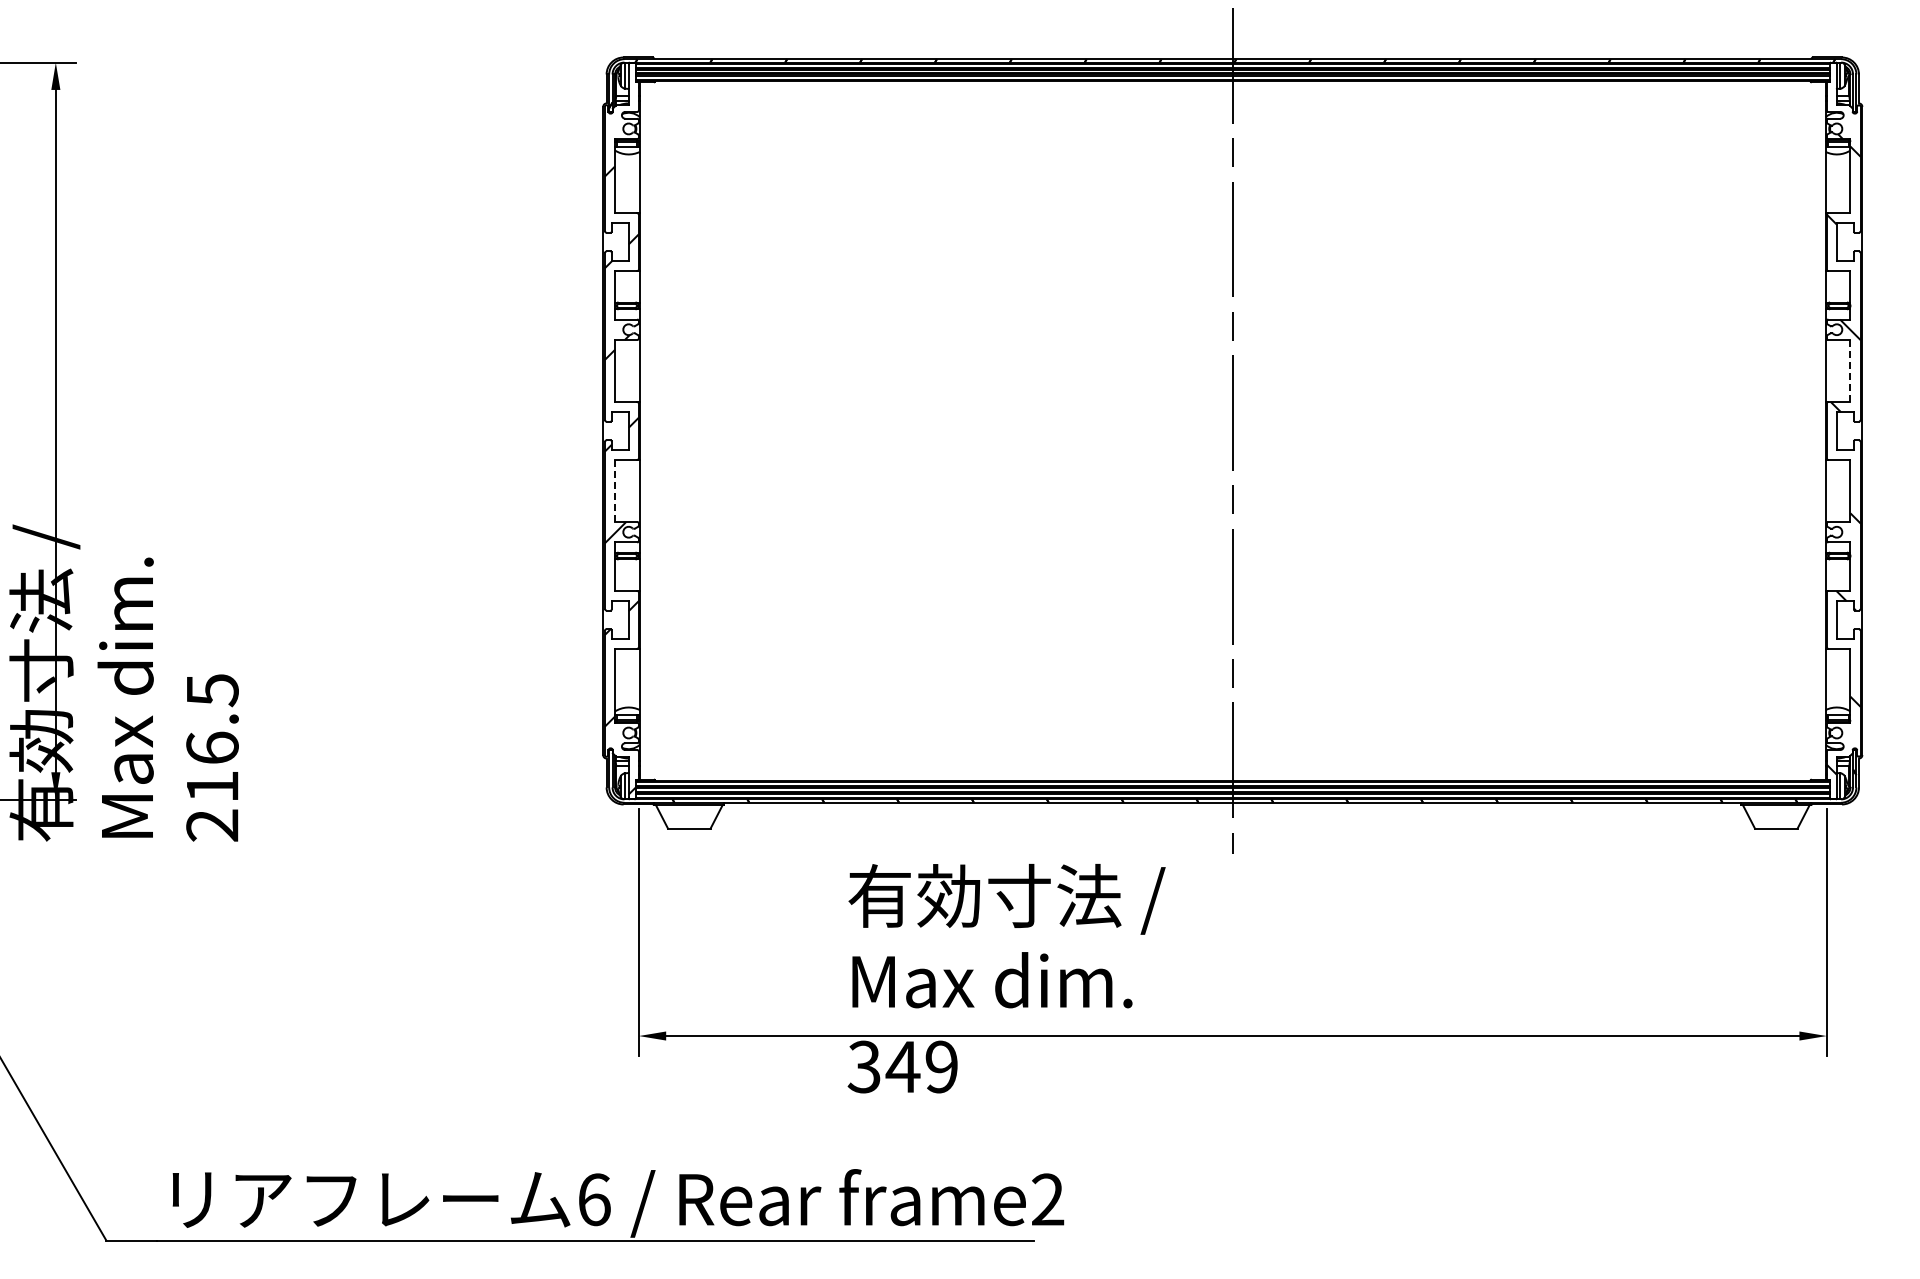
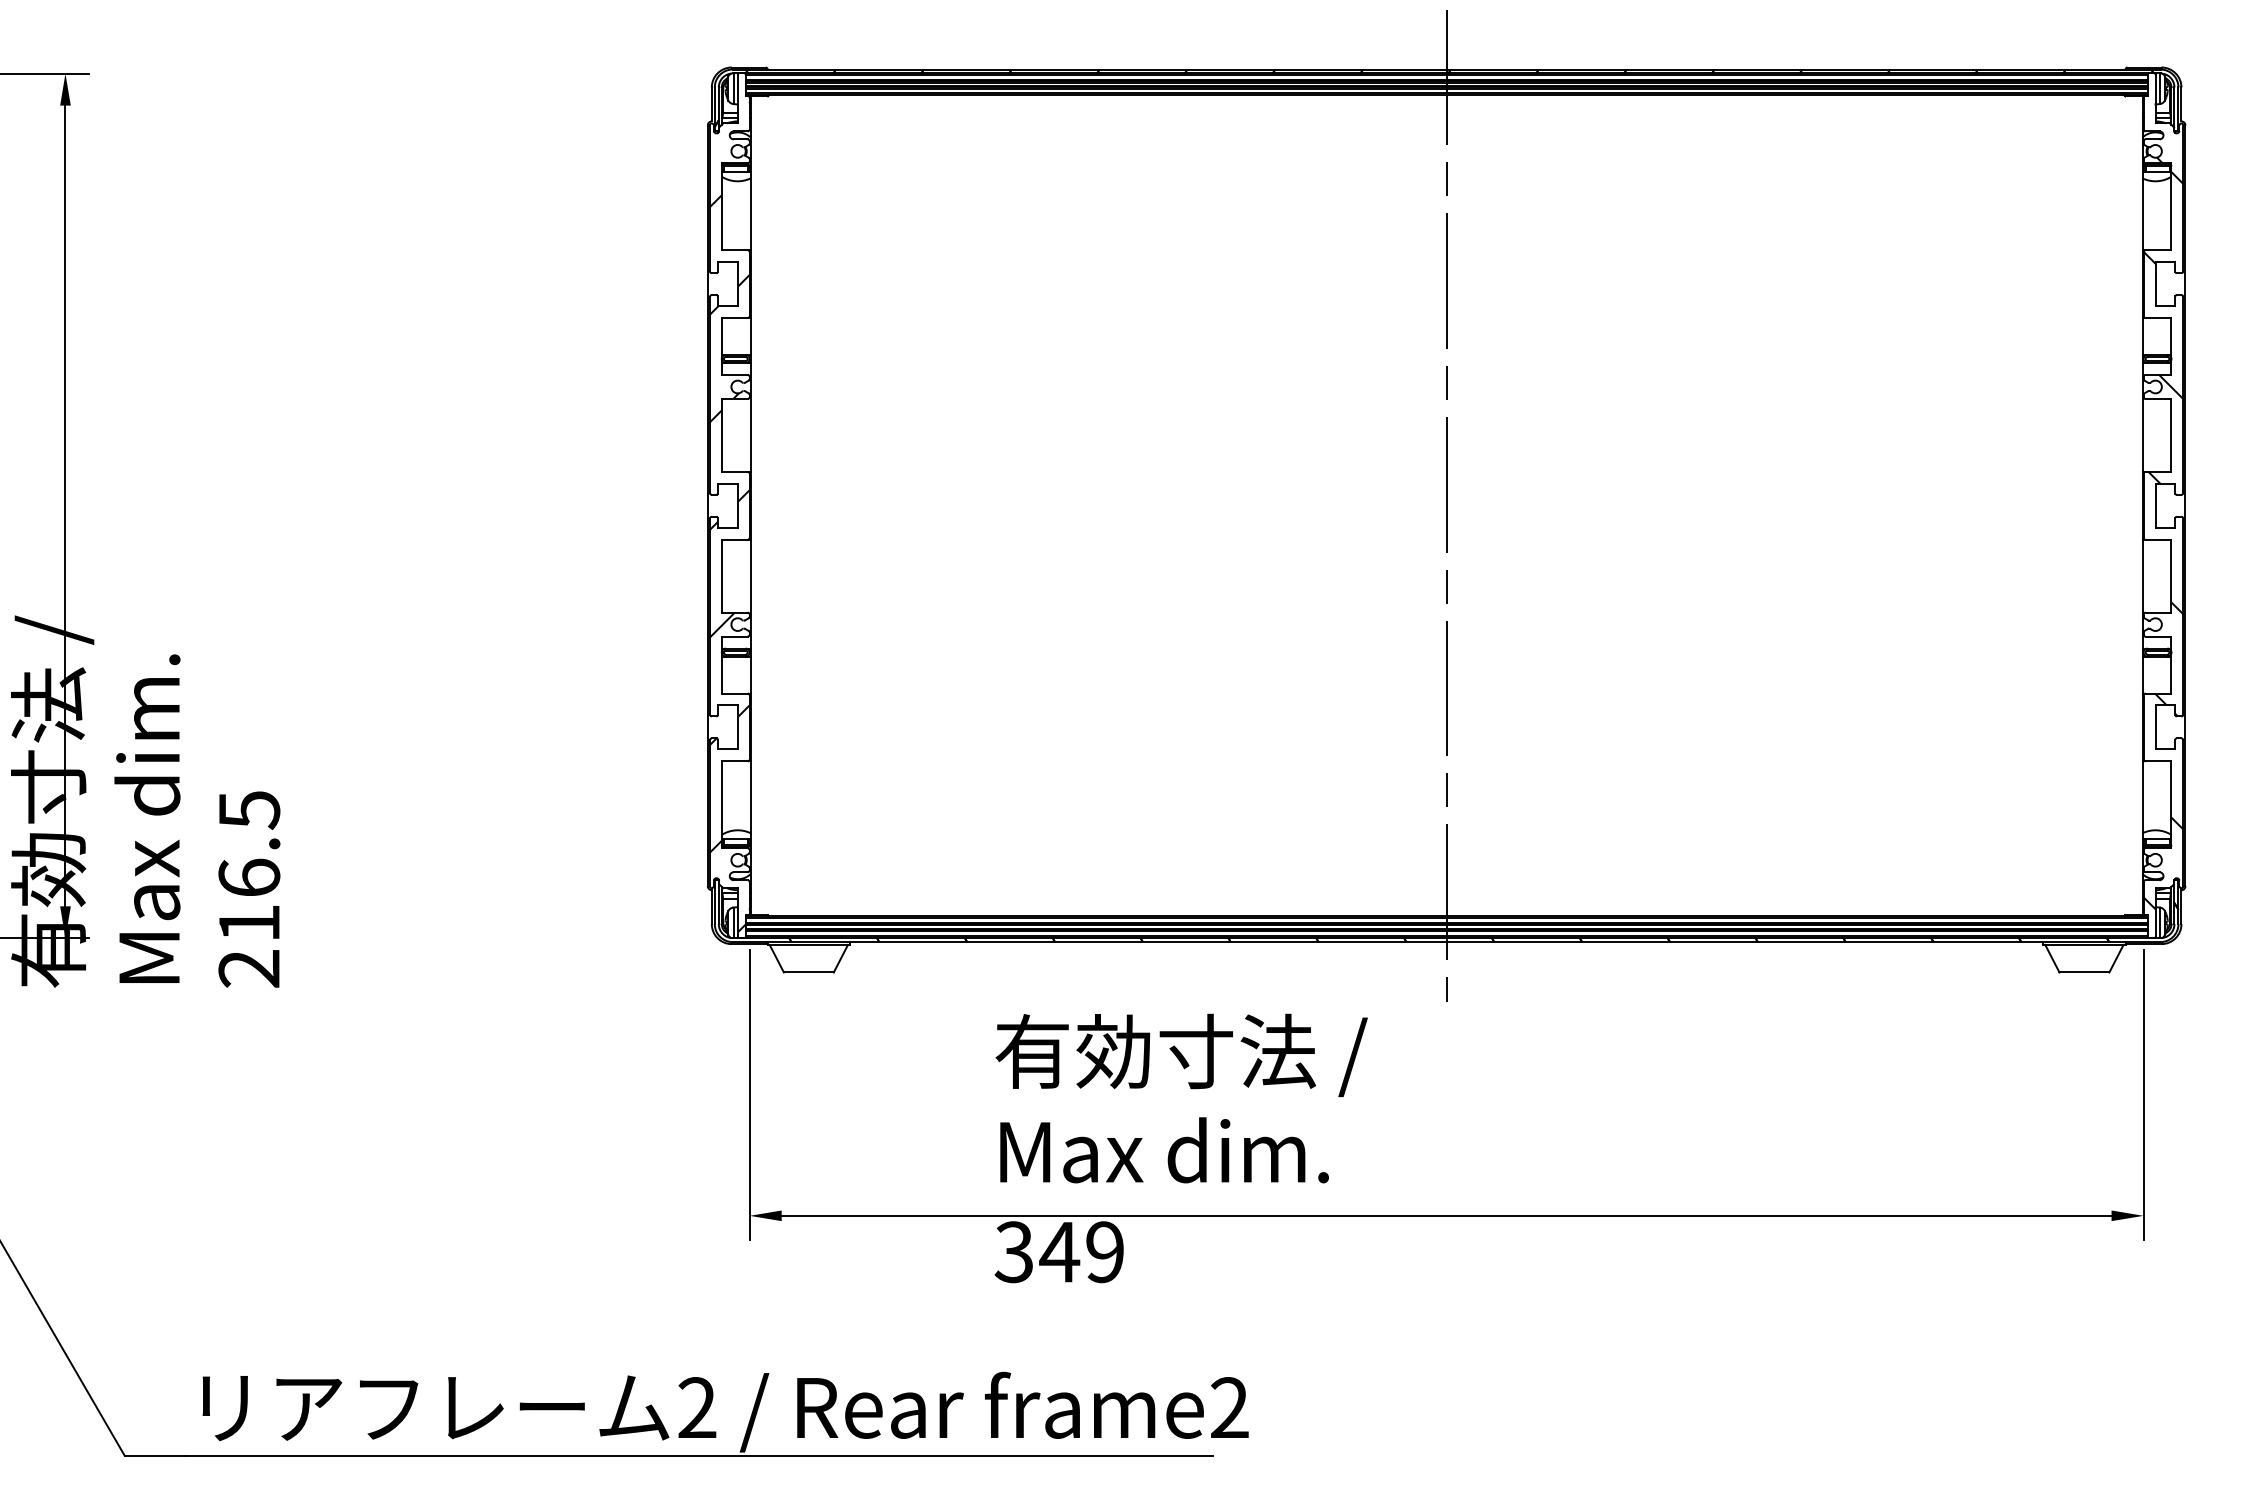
line: (1850, 371) -> (2171, 436), dashed -> solid
line: (615, 490) -> (722, 575), dashed -> solid
text: (594, 1199) -> (697, 1407), 6 -> 2

